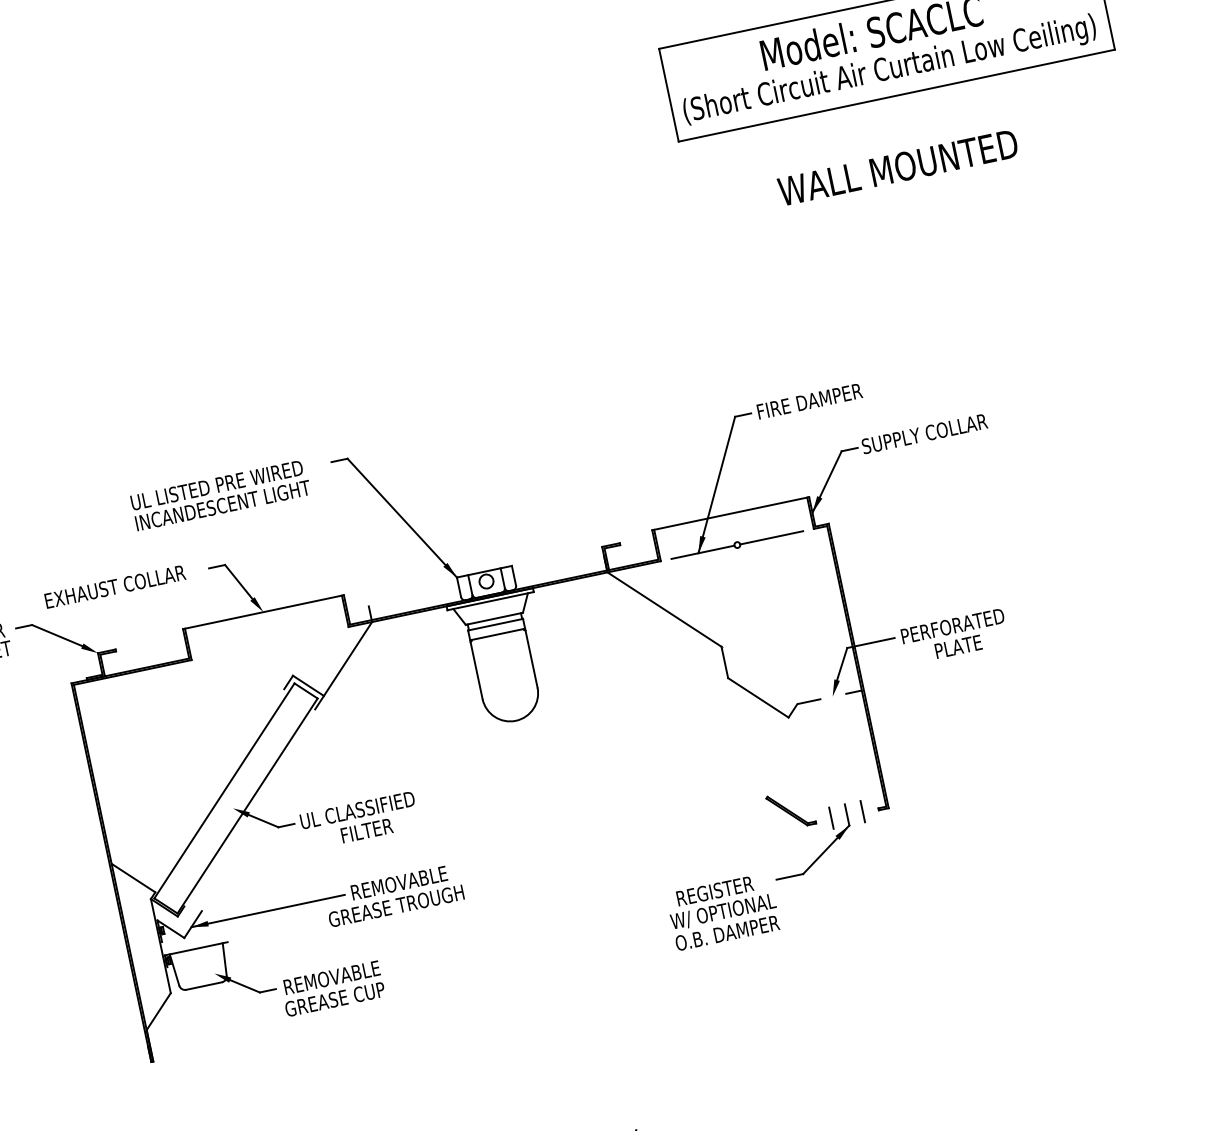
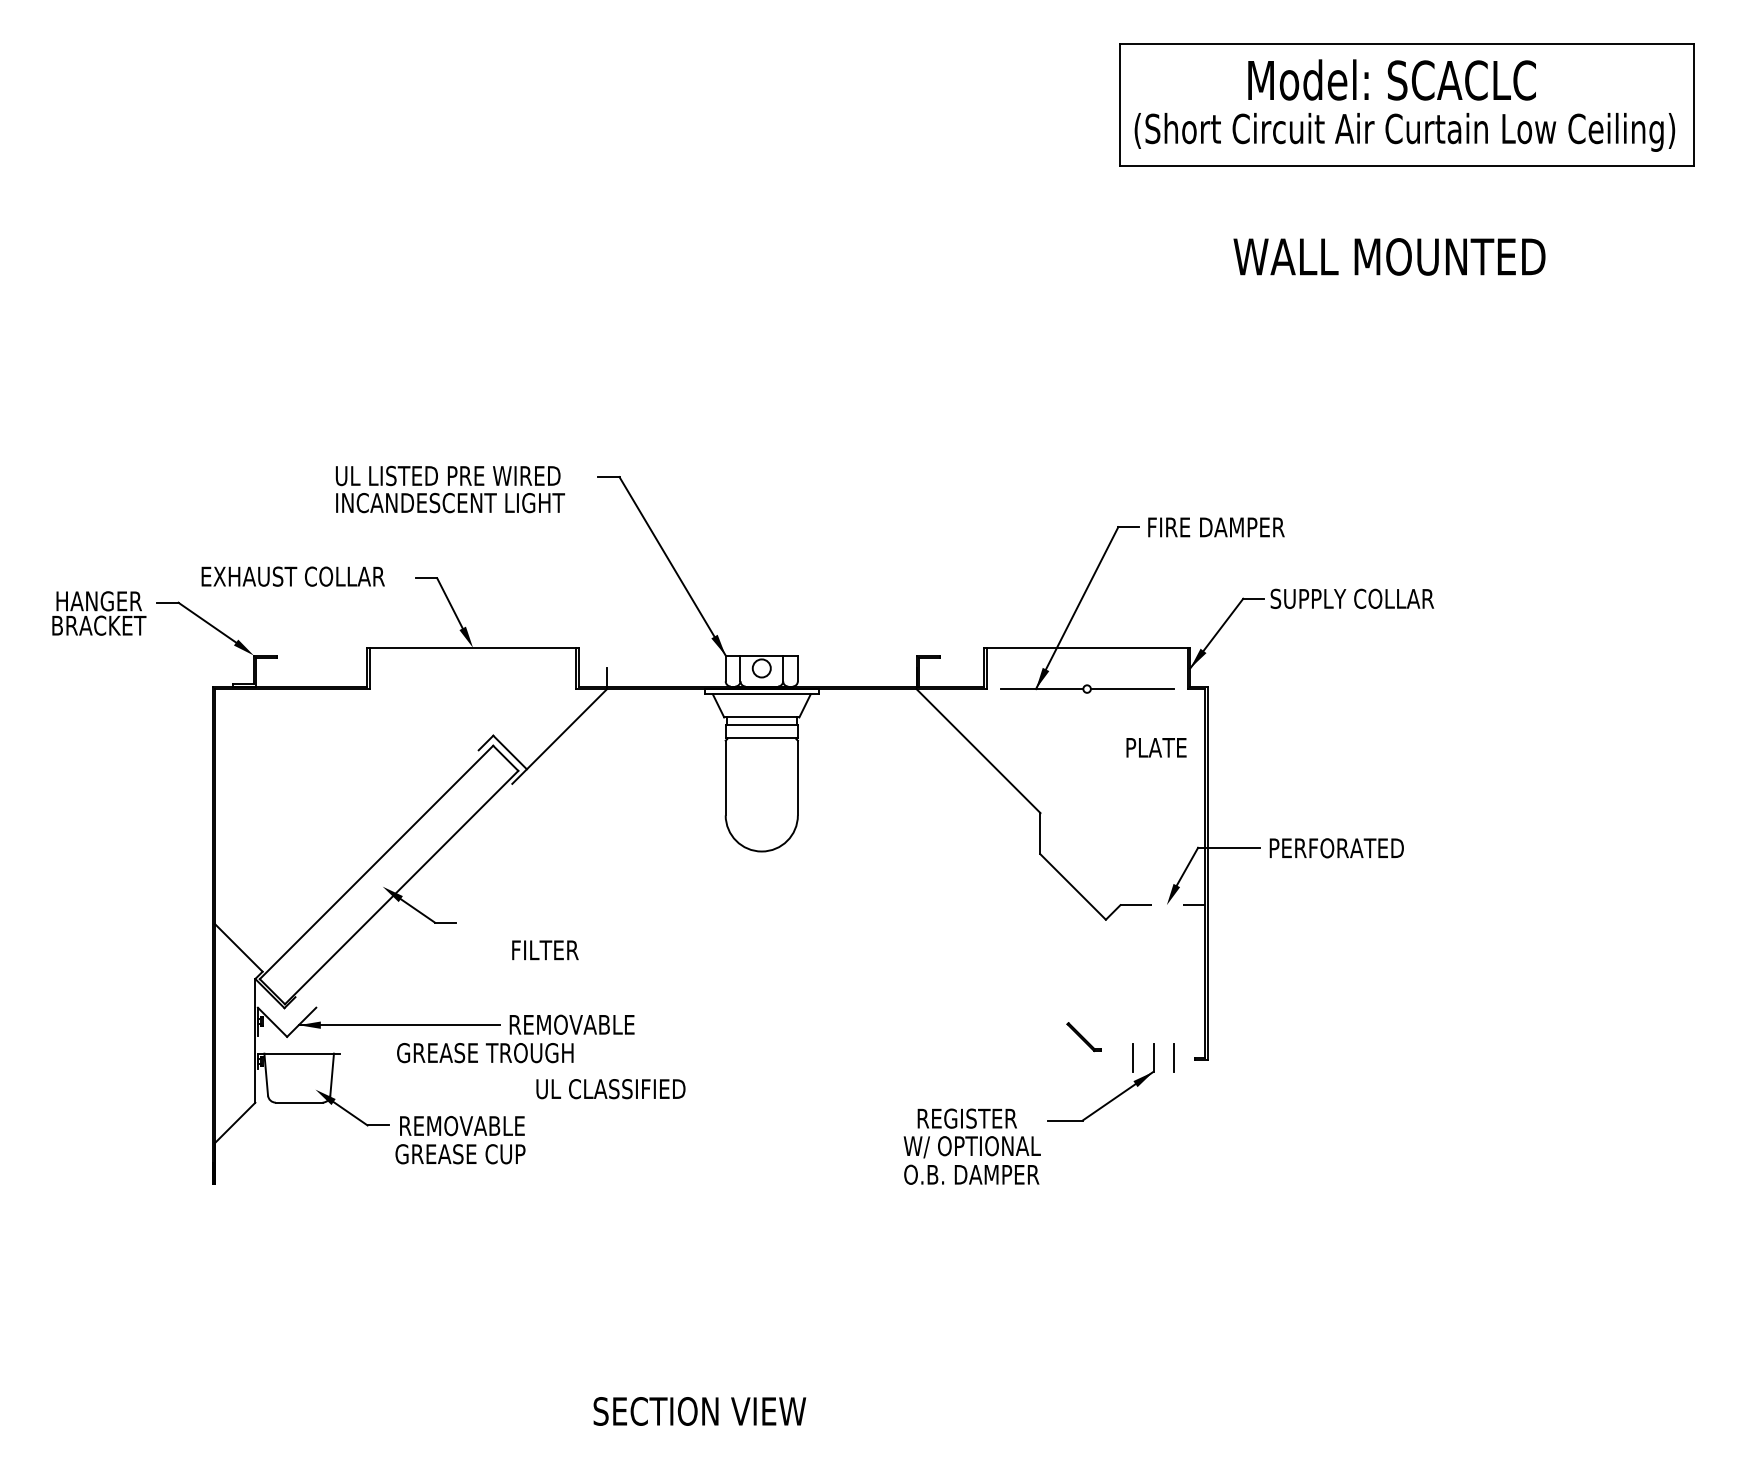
text: (958, 646) -> (1156, 747), moved
part: (790, 809) -> (1083, 1036), size x0.6
text: (357, 810) -> (610, 1089), moved
text: (396, 906) -> (485, 1053), moved

